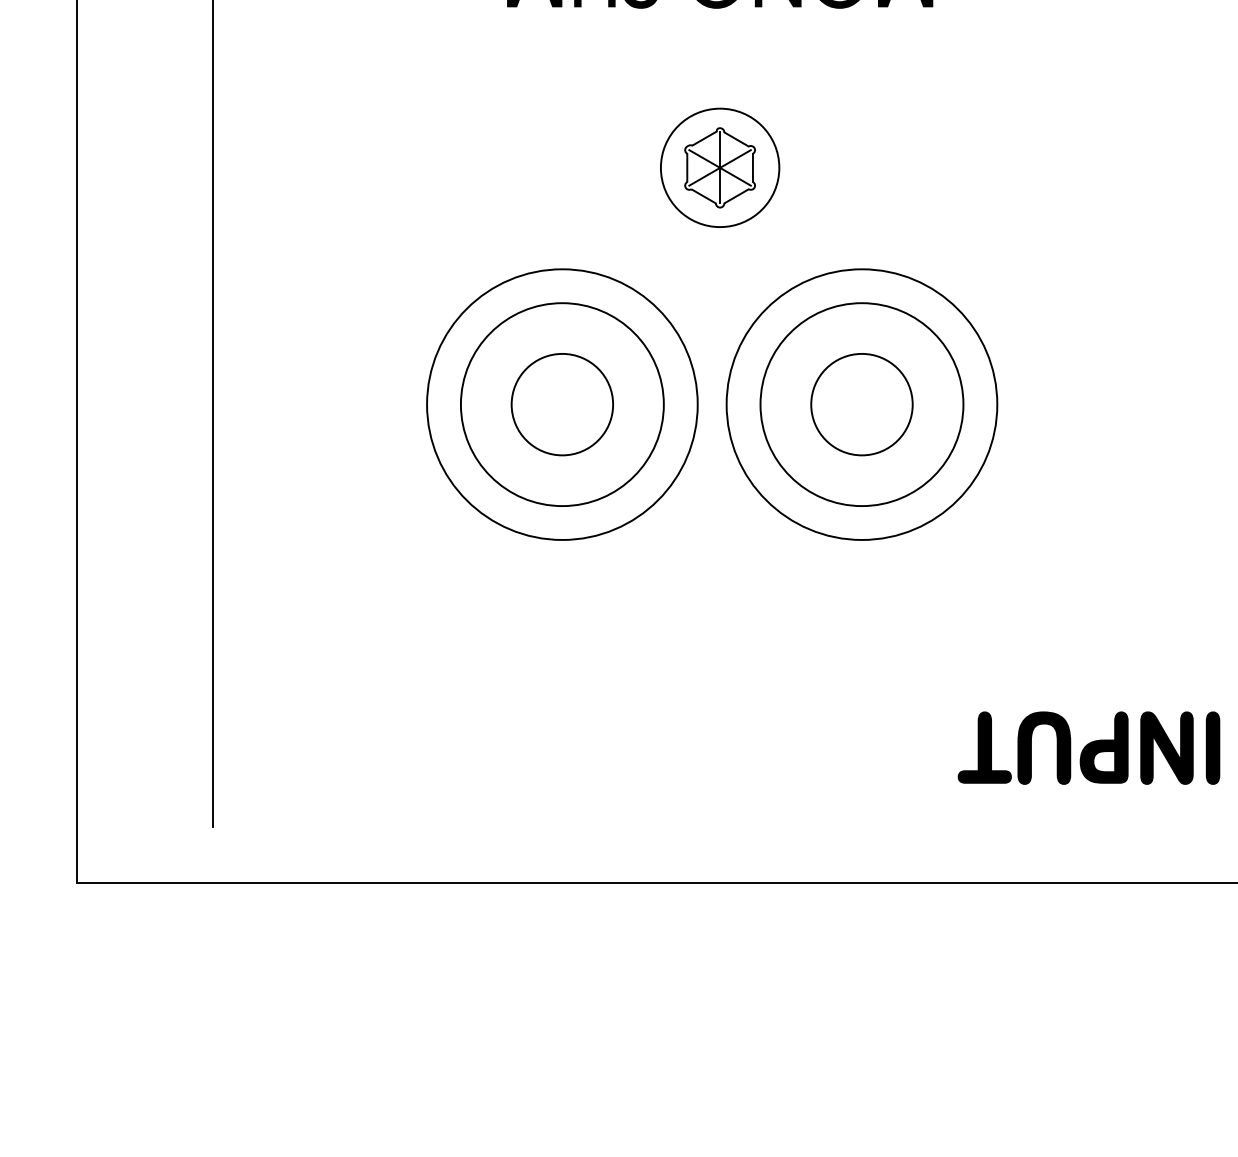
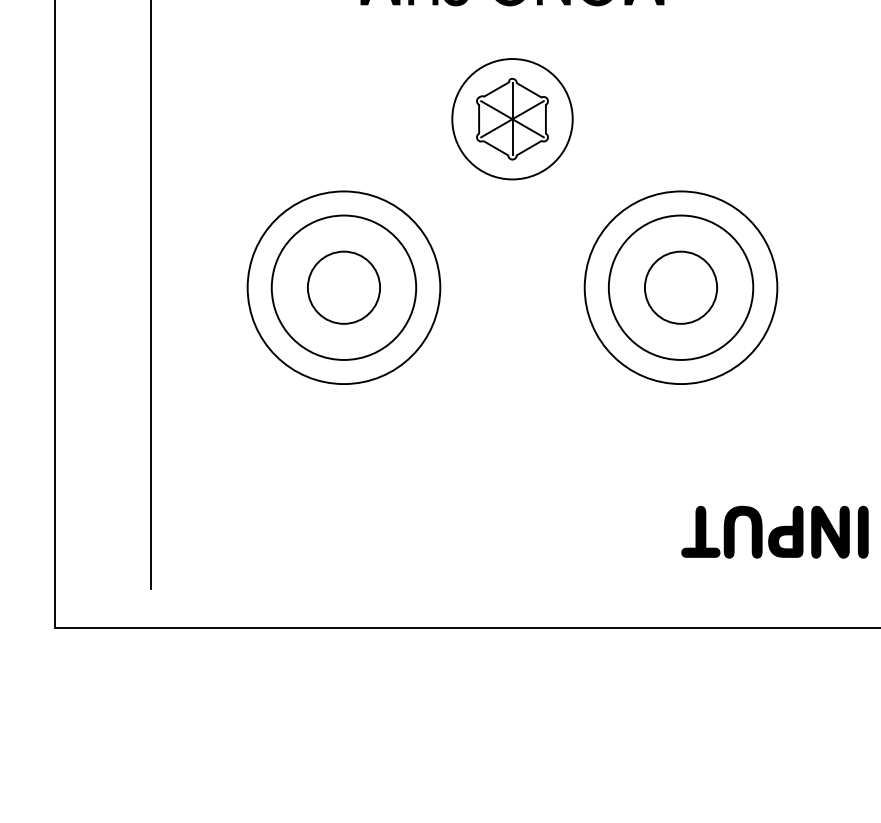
part: (719, 167) -> (512, 118), size x1.43
part: (562, 404) -> (344, 287), moved
part: (861, 404) -> (680, 287), moved

